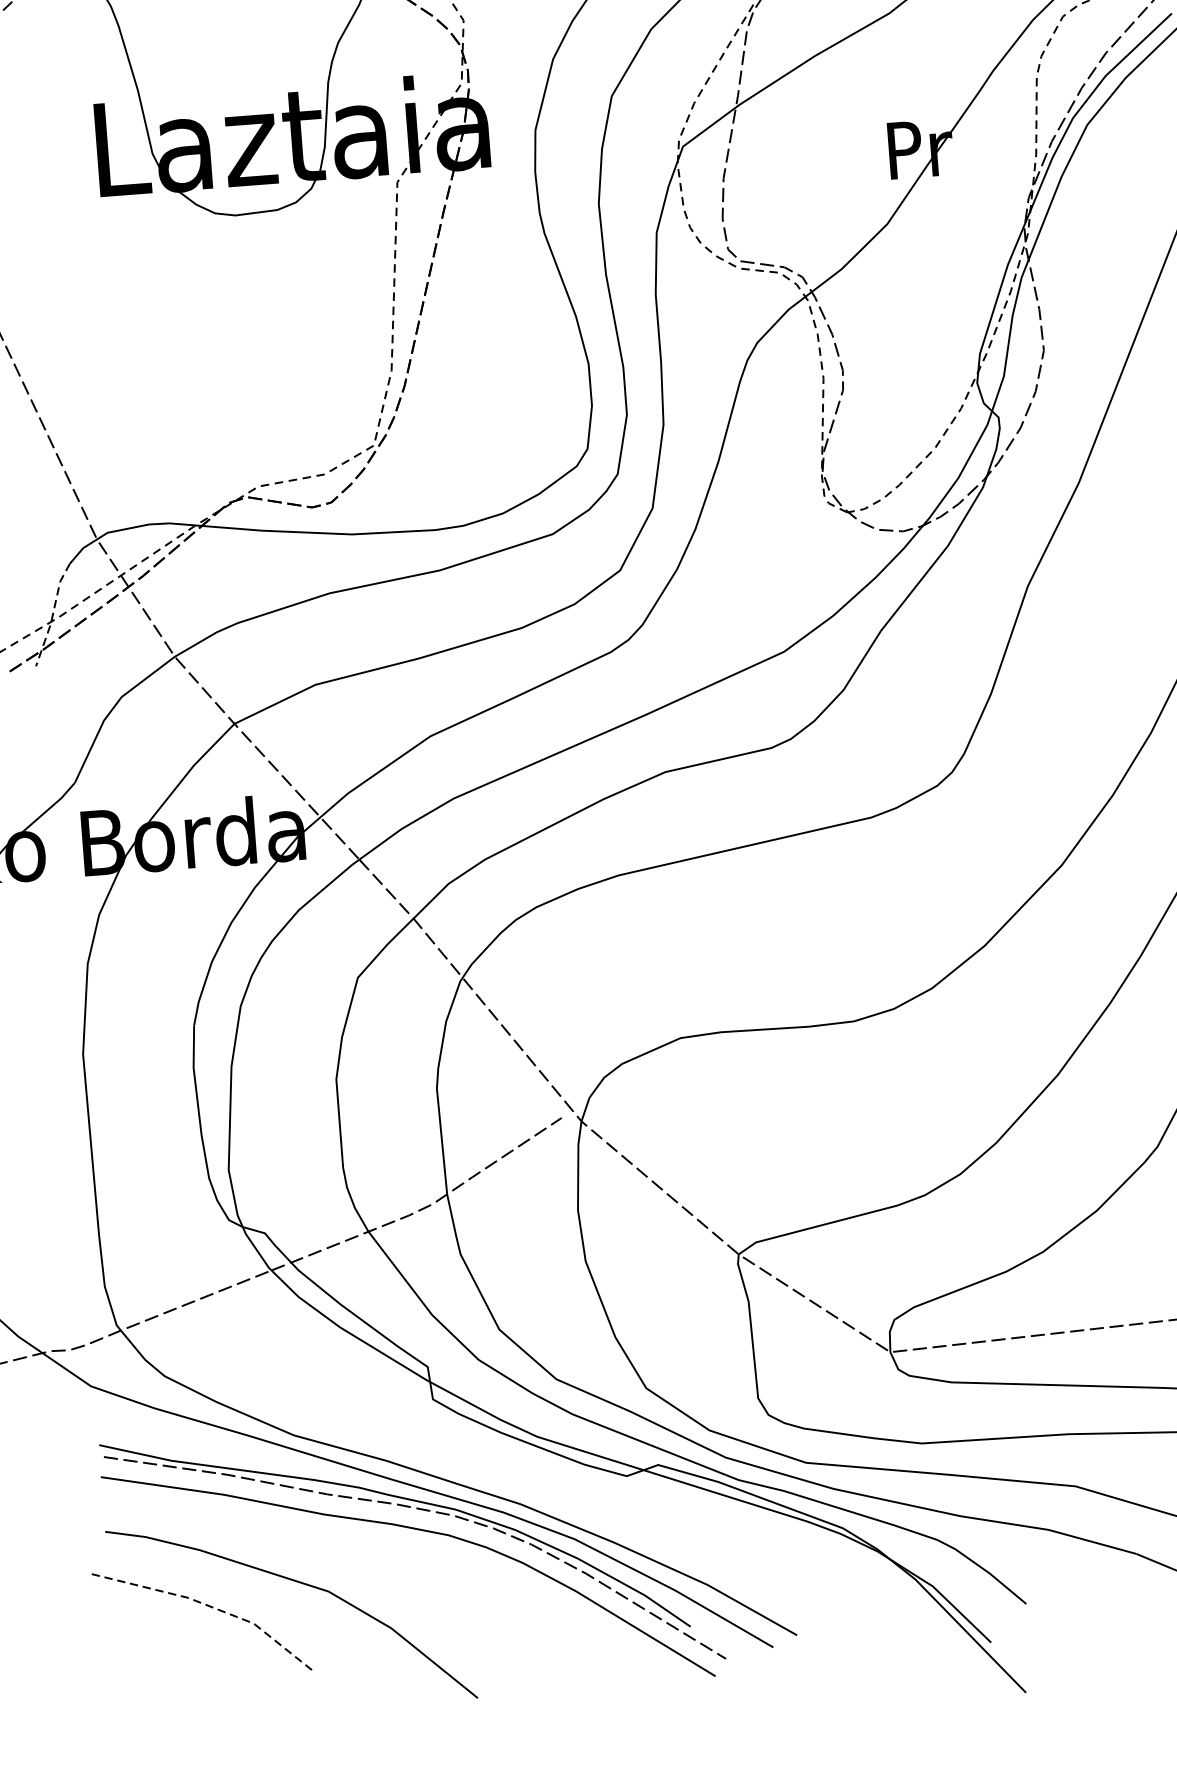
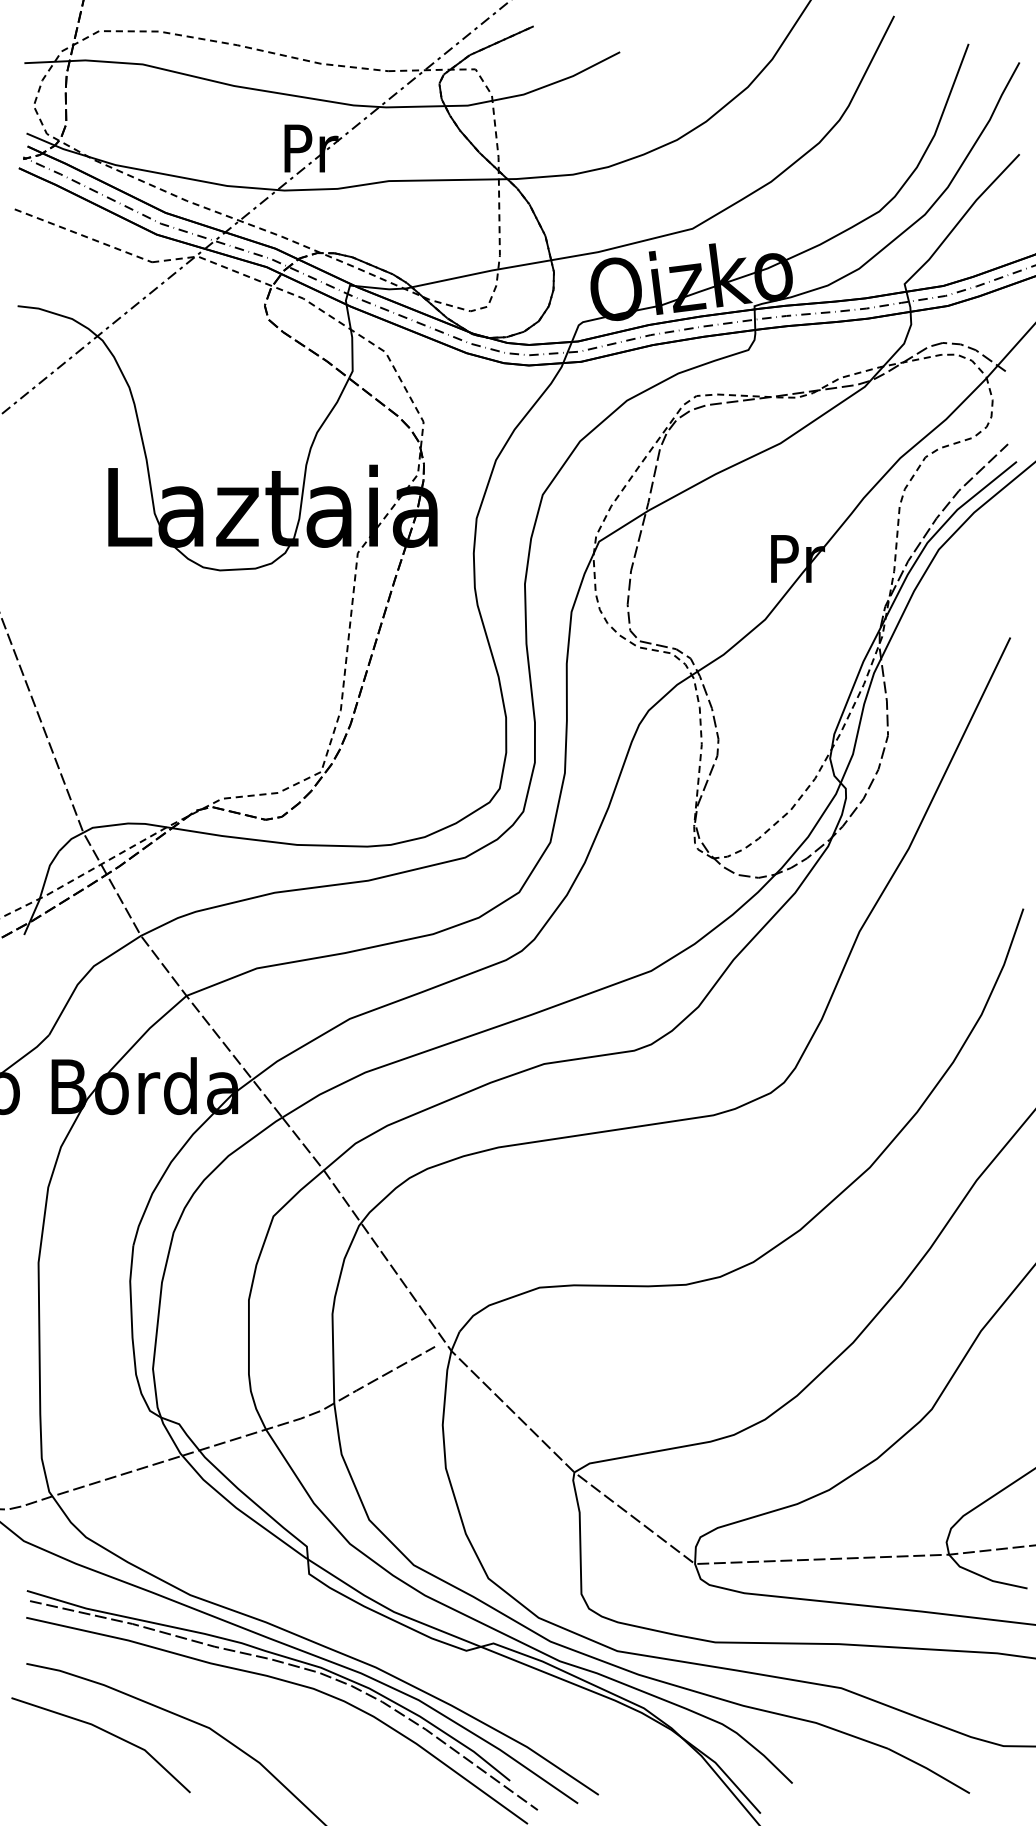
line: (52, 615) -> (41, 893), dashed -> solid
line: (209, 1605) -> (108, 1732), dashed -> solid

